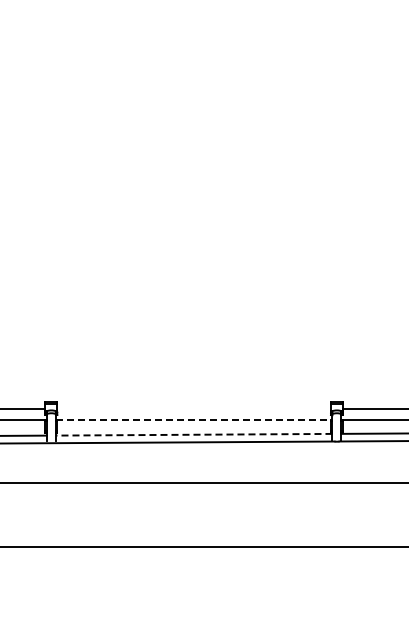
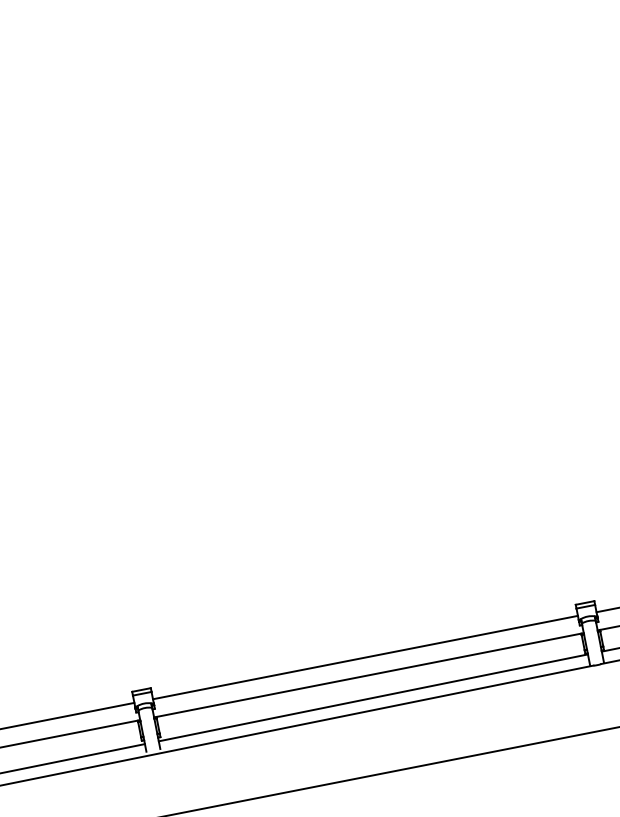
line: (193, 408) -> (364, 657), added
line: (194, 420) -> (369, 675), dashed -> solid
line: (193, 434) -> (372, 697), dashed -> solid

